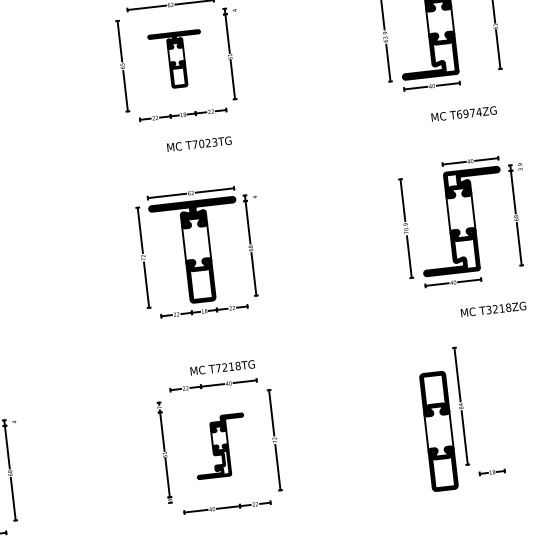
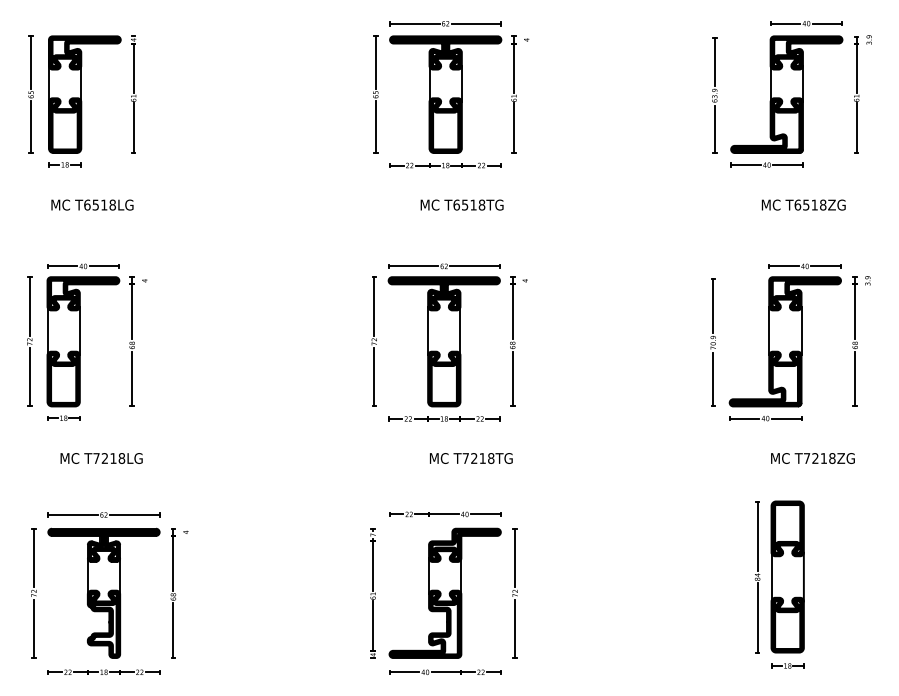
part: (176, 59) -> (445, 94), size x1.67
text: (472, 112) -> (814, 204), T6974ZG -> T6518ZG
text: (205, 143) -> (469, 204), T7023TG -> T6518TG
text: (488, 310) -> (806, 458), T3218ZG -> T7218ZG
text: (222, 367) -> (471, 458), moved
part: (438, 431) -> (787, 576), moved
part: (219, 445) -> (444, 592), size x1.67

